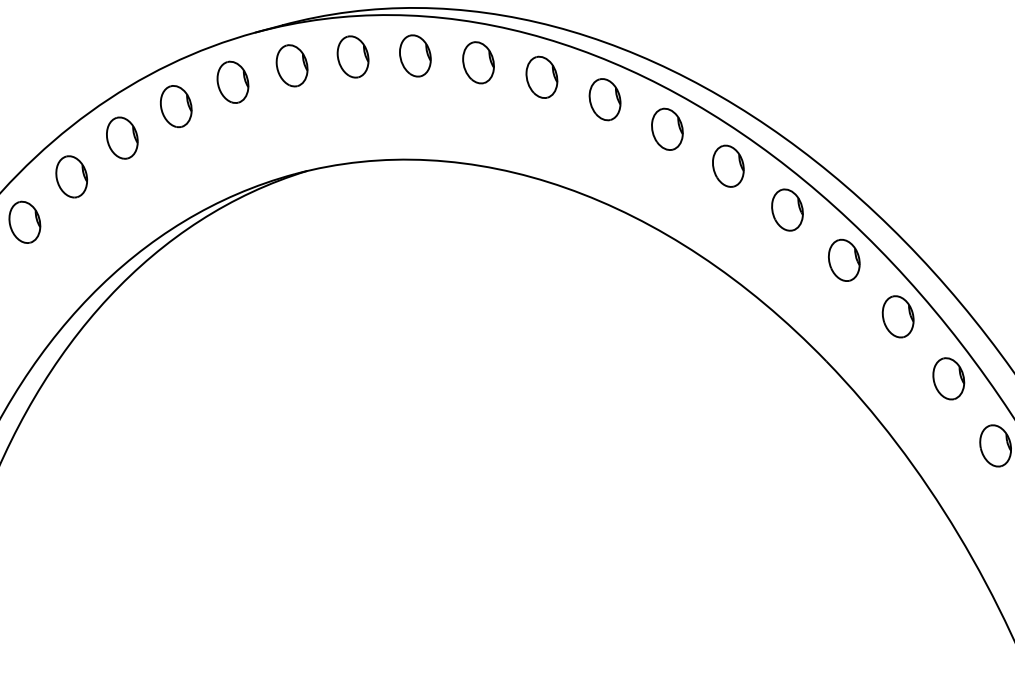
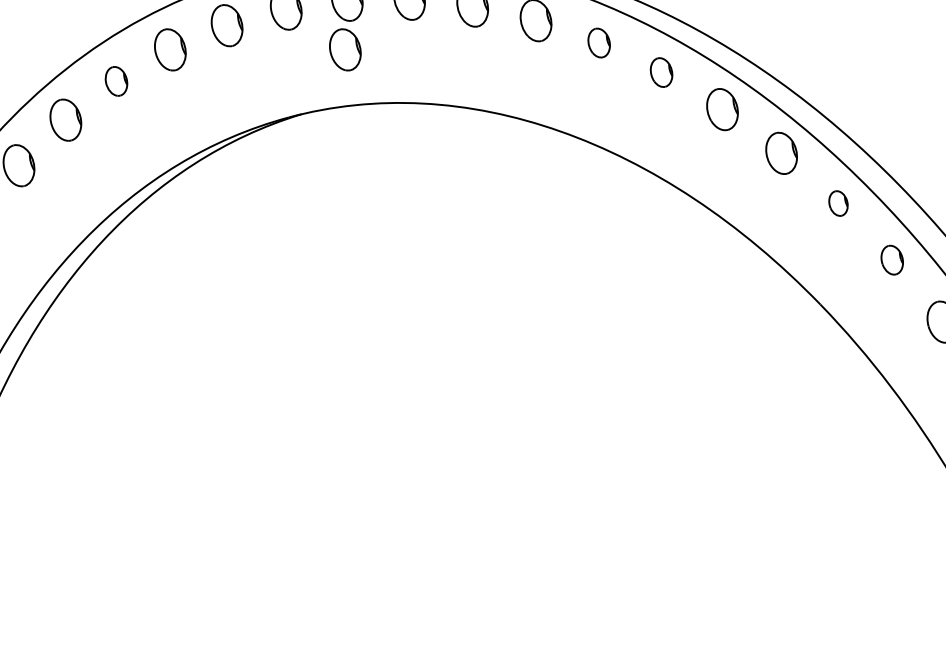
part: (604, 99) -> (598, 42), size x0.7
part: (351, 106) -> (345, 49), added
part: (667, 128) -> (661, 71), size x0.7
part: (122, 137) -> (116, 80), size x0.7
part: (844, 259) -> (838, 202), size x0.6
part: (897, 316) -> (891, 259), size x0.7

